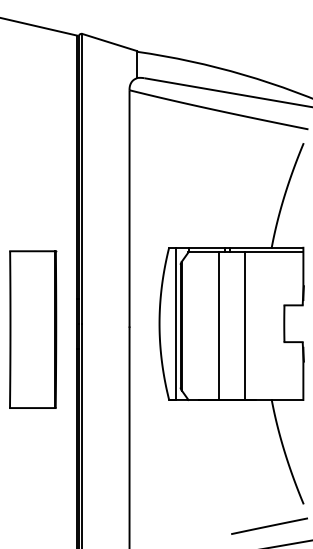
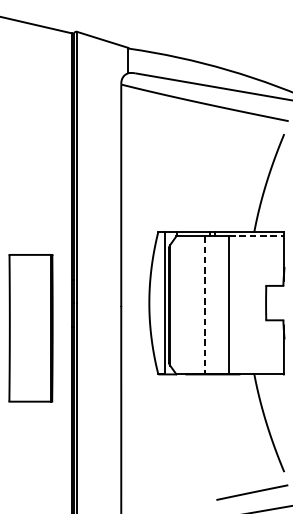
line: (274, 252) -> (256, 236), solid -> dashed
line: (218, 326) -> (204, 305), solid -> dashed
part: (33, 329) -> (31, 328), moved

